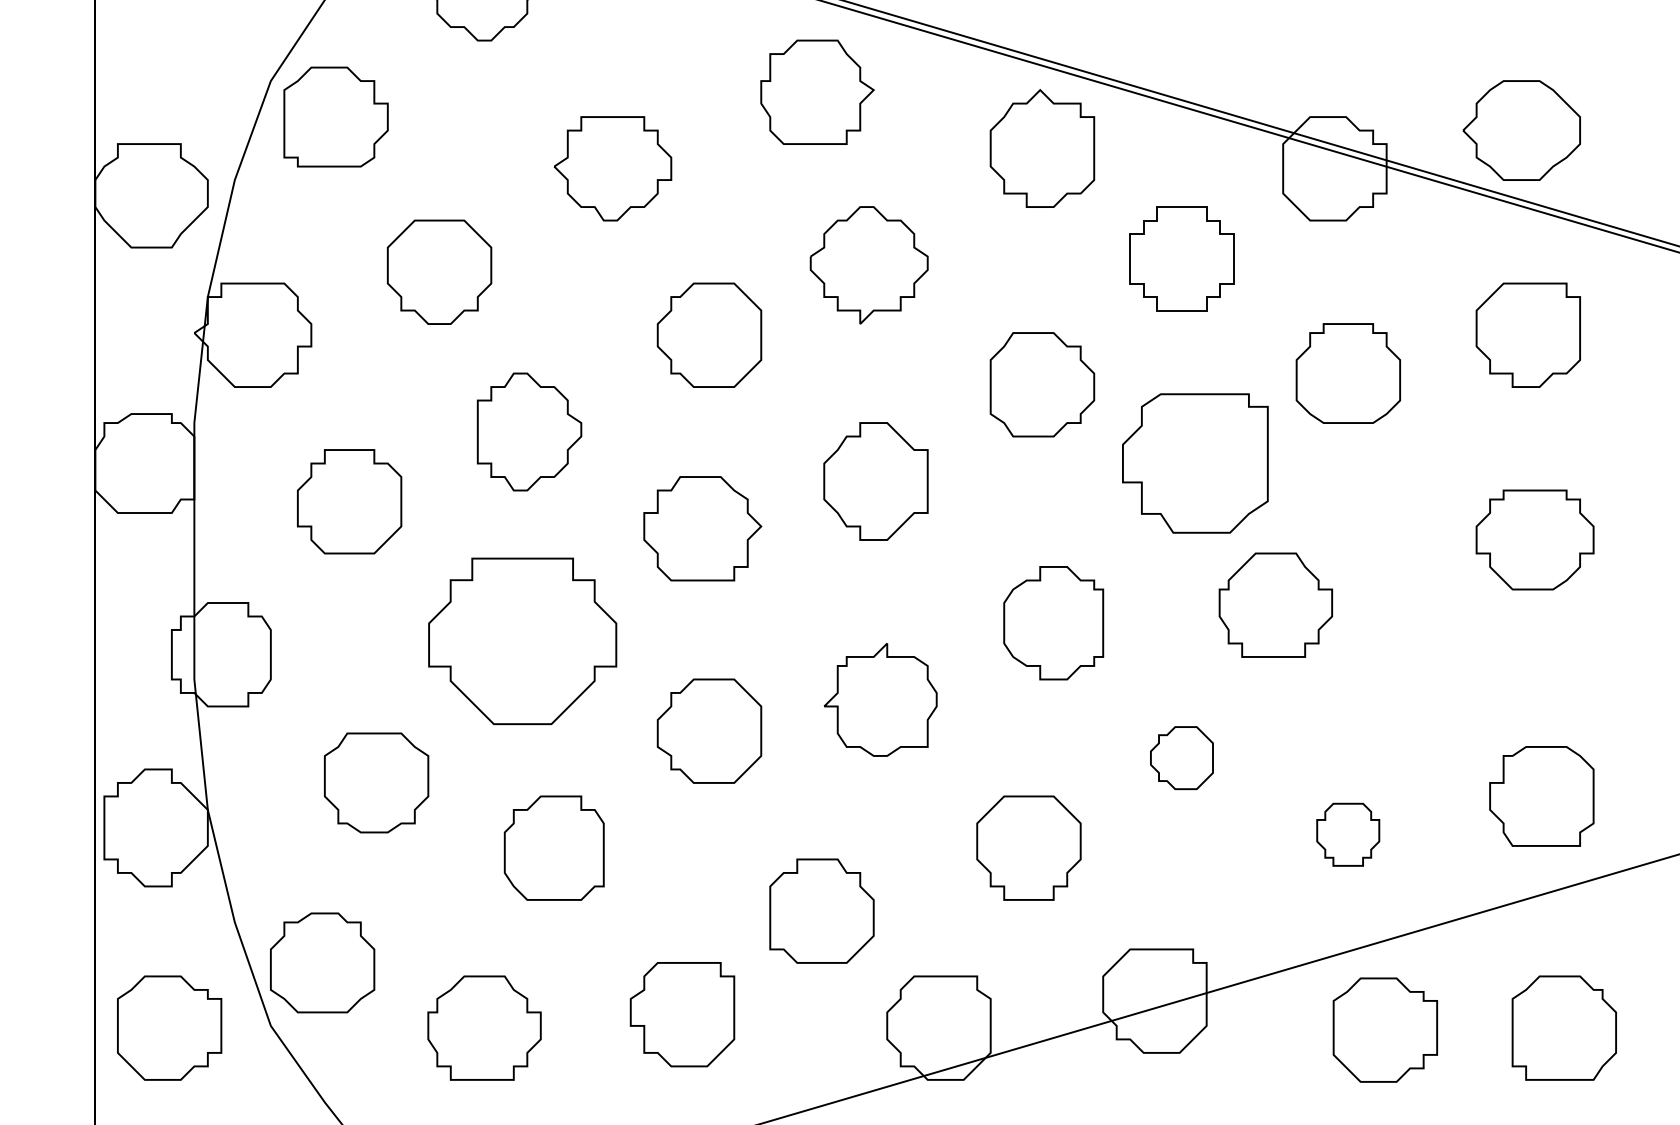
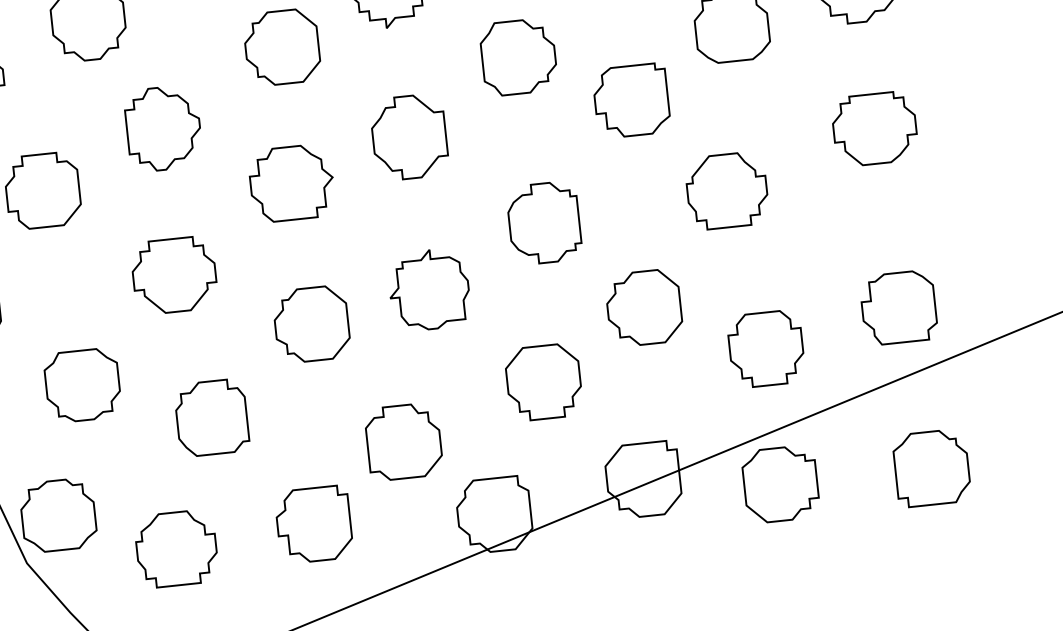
part: (1195, 463) -> (631, 100), size x0.71
part: (1275, 604) -> (726, 190), moved
part: (522, 640) -> (174, 274), size x0.62
part: (1181, 757) -> (643, 307), size x1.67
part: (1347, 834) -> (765, 348), size x1.67
part: (1384, 1029) -> (780, 483), moved

